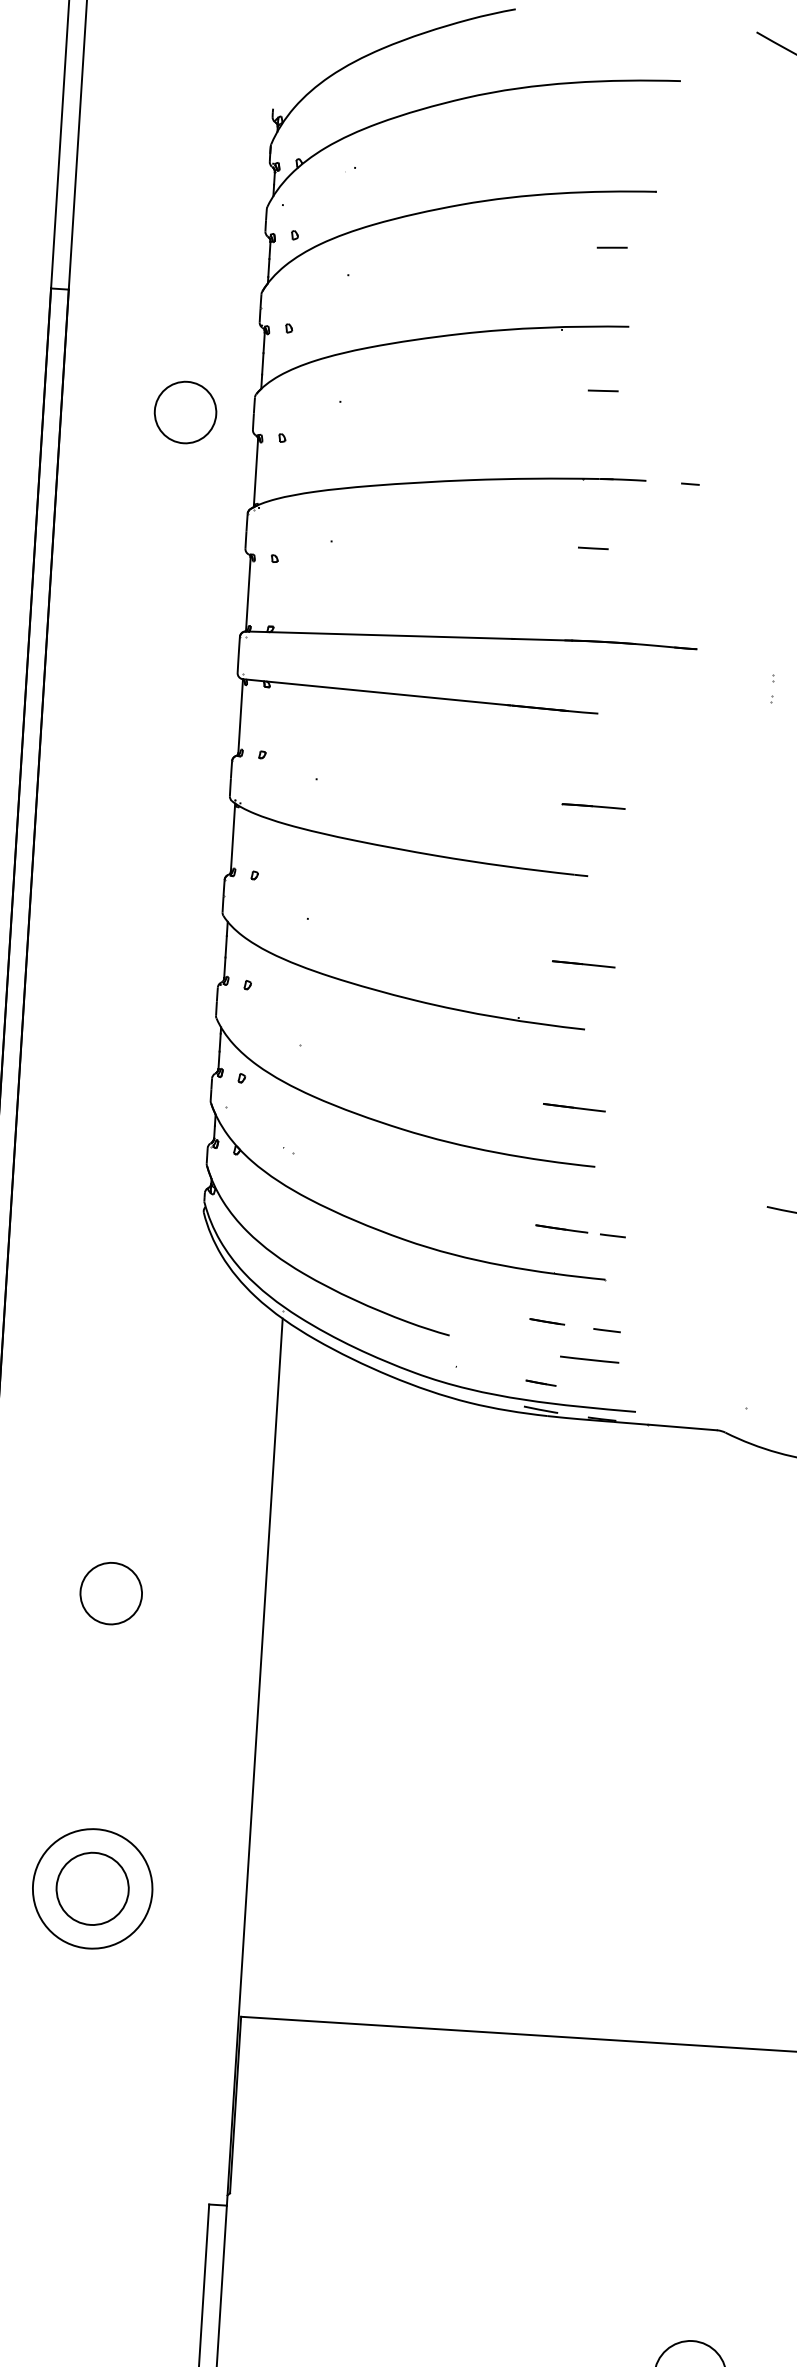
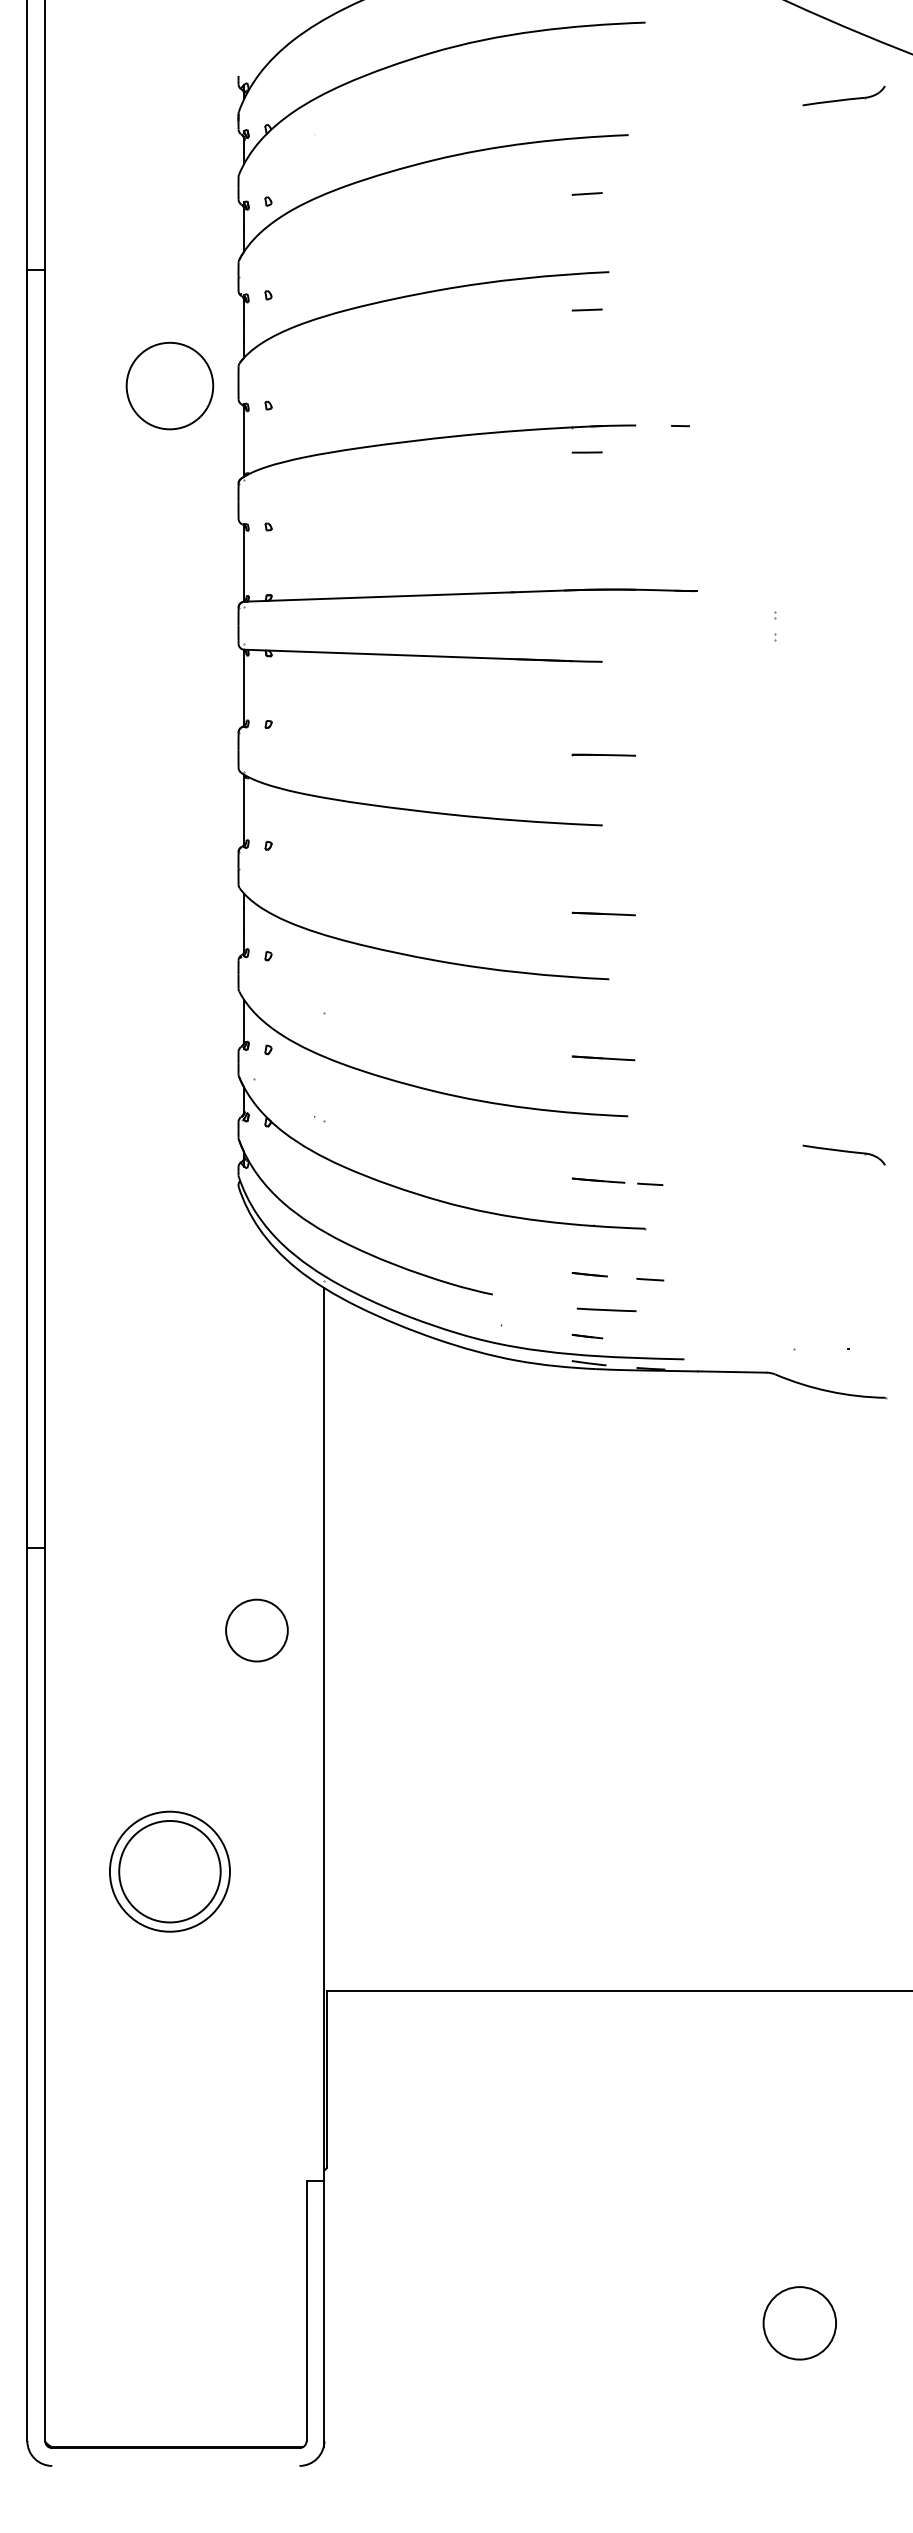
line: (602, 390) -> (586, 309), moved
circle: (185, 411) -> (169, 385), size x1.4
line: (592, 548) -> (586, 452), moved
line: (589, 1359) -> (606, 1309), moved
circle: (110, 1593) -> (256, 1630), moved
circle: (92, 1888) -> (169, 1871), size x1.4

